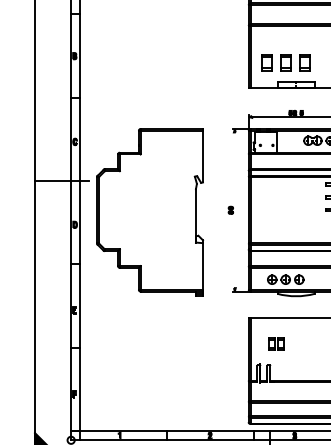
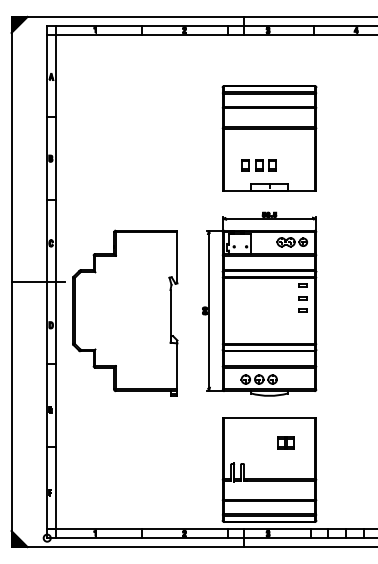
part: (284, 63) -> (258, 165), size x0.71
line: (234, 209) -> (208, 310), added
part: (275, 343) -> (285, 442), moved

